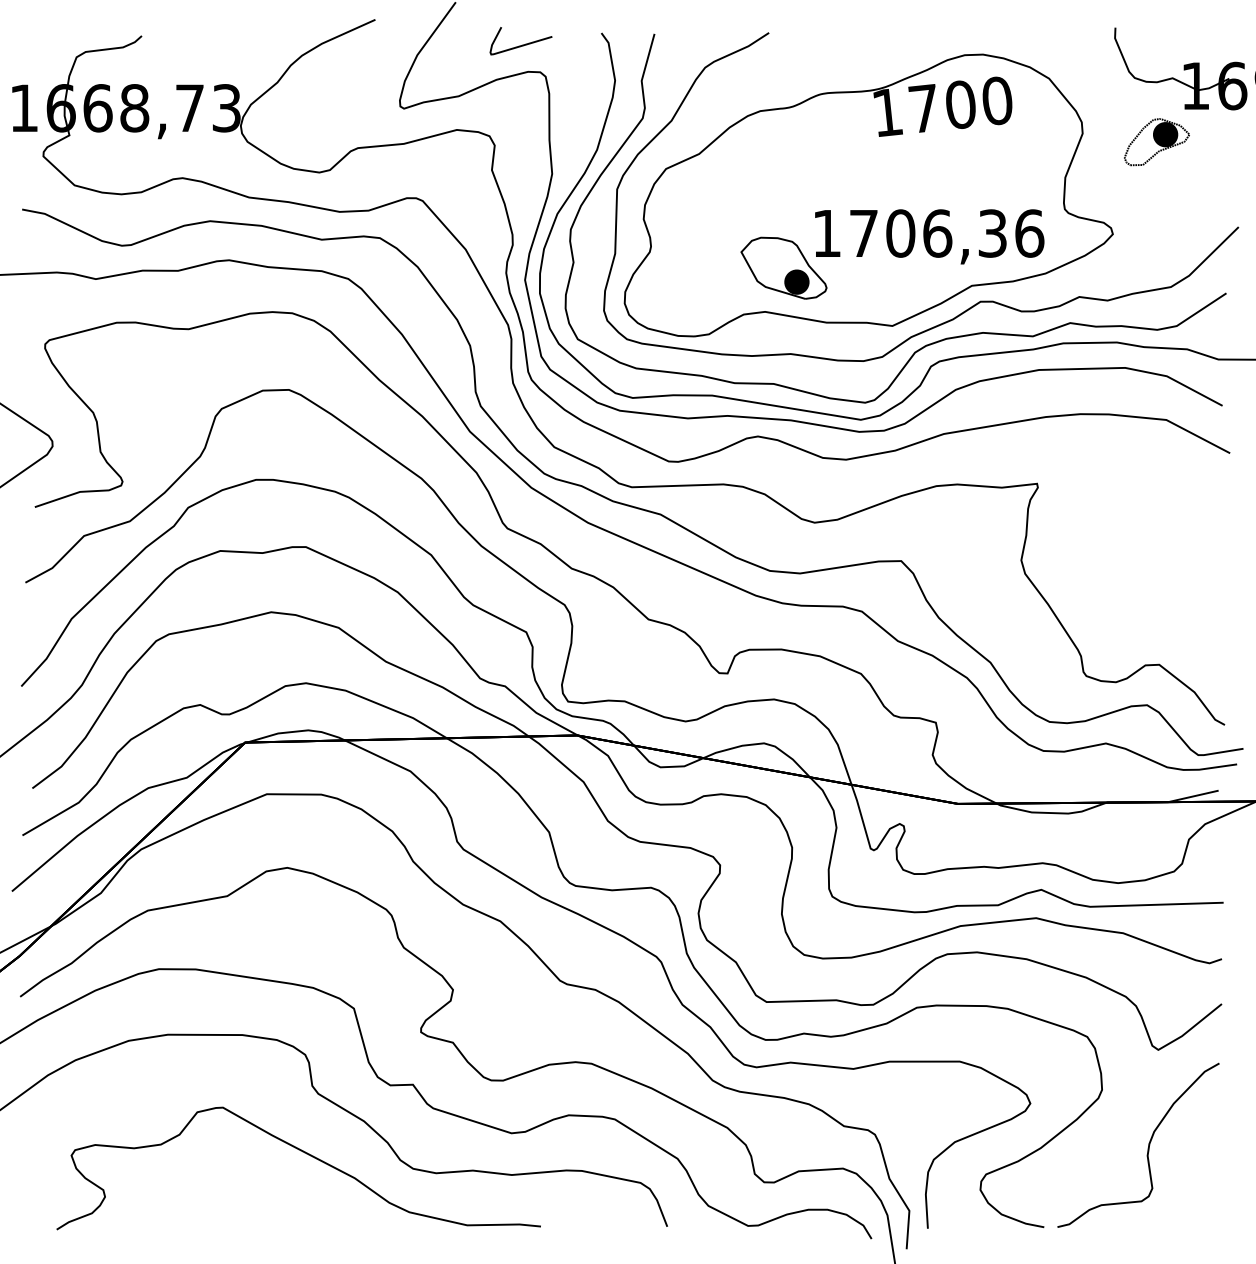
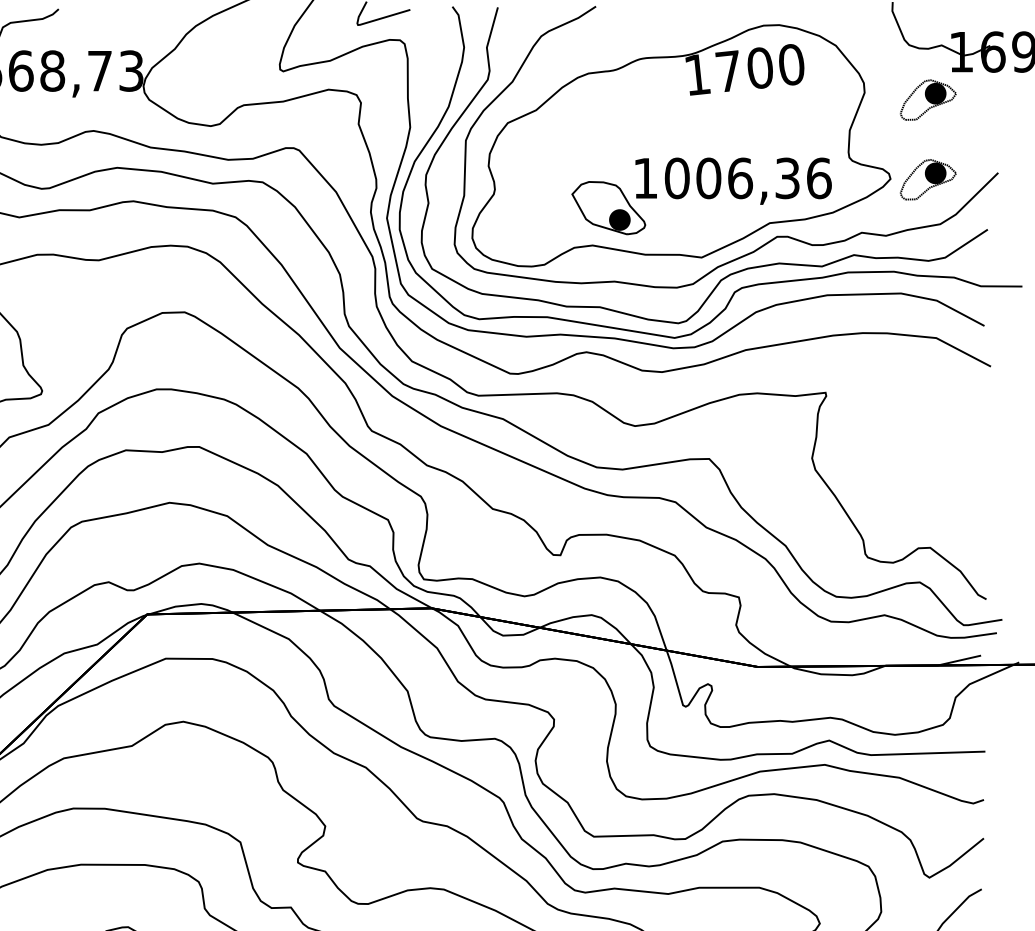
text: (863, 233) -> (676, 178), 1706,36 -> 1006,36
part: (1156, 235) -> (927, 180), added

